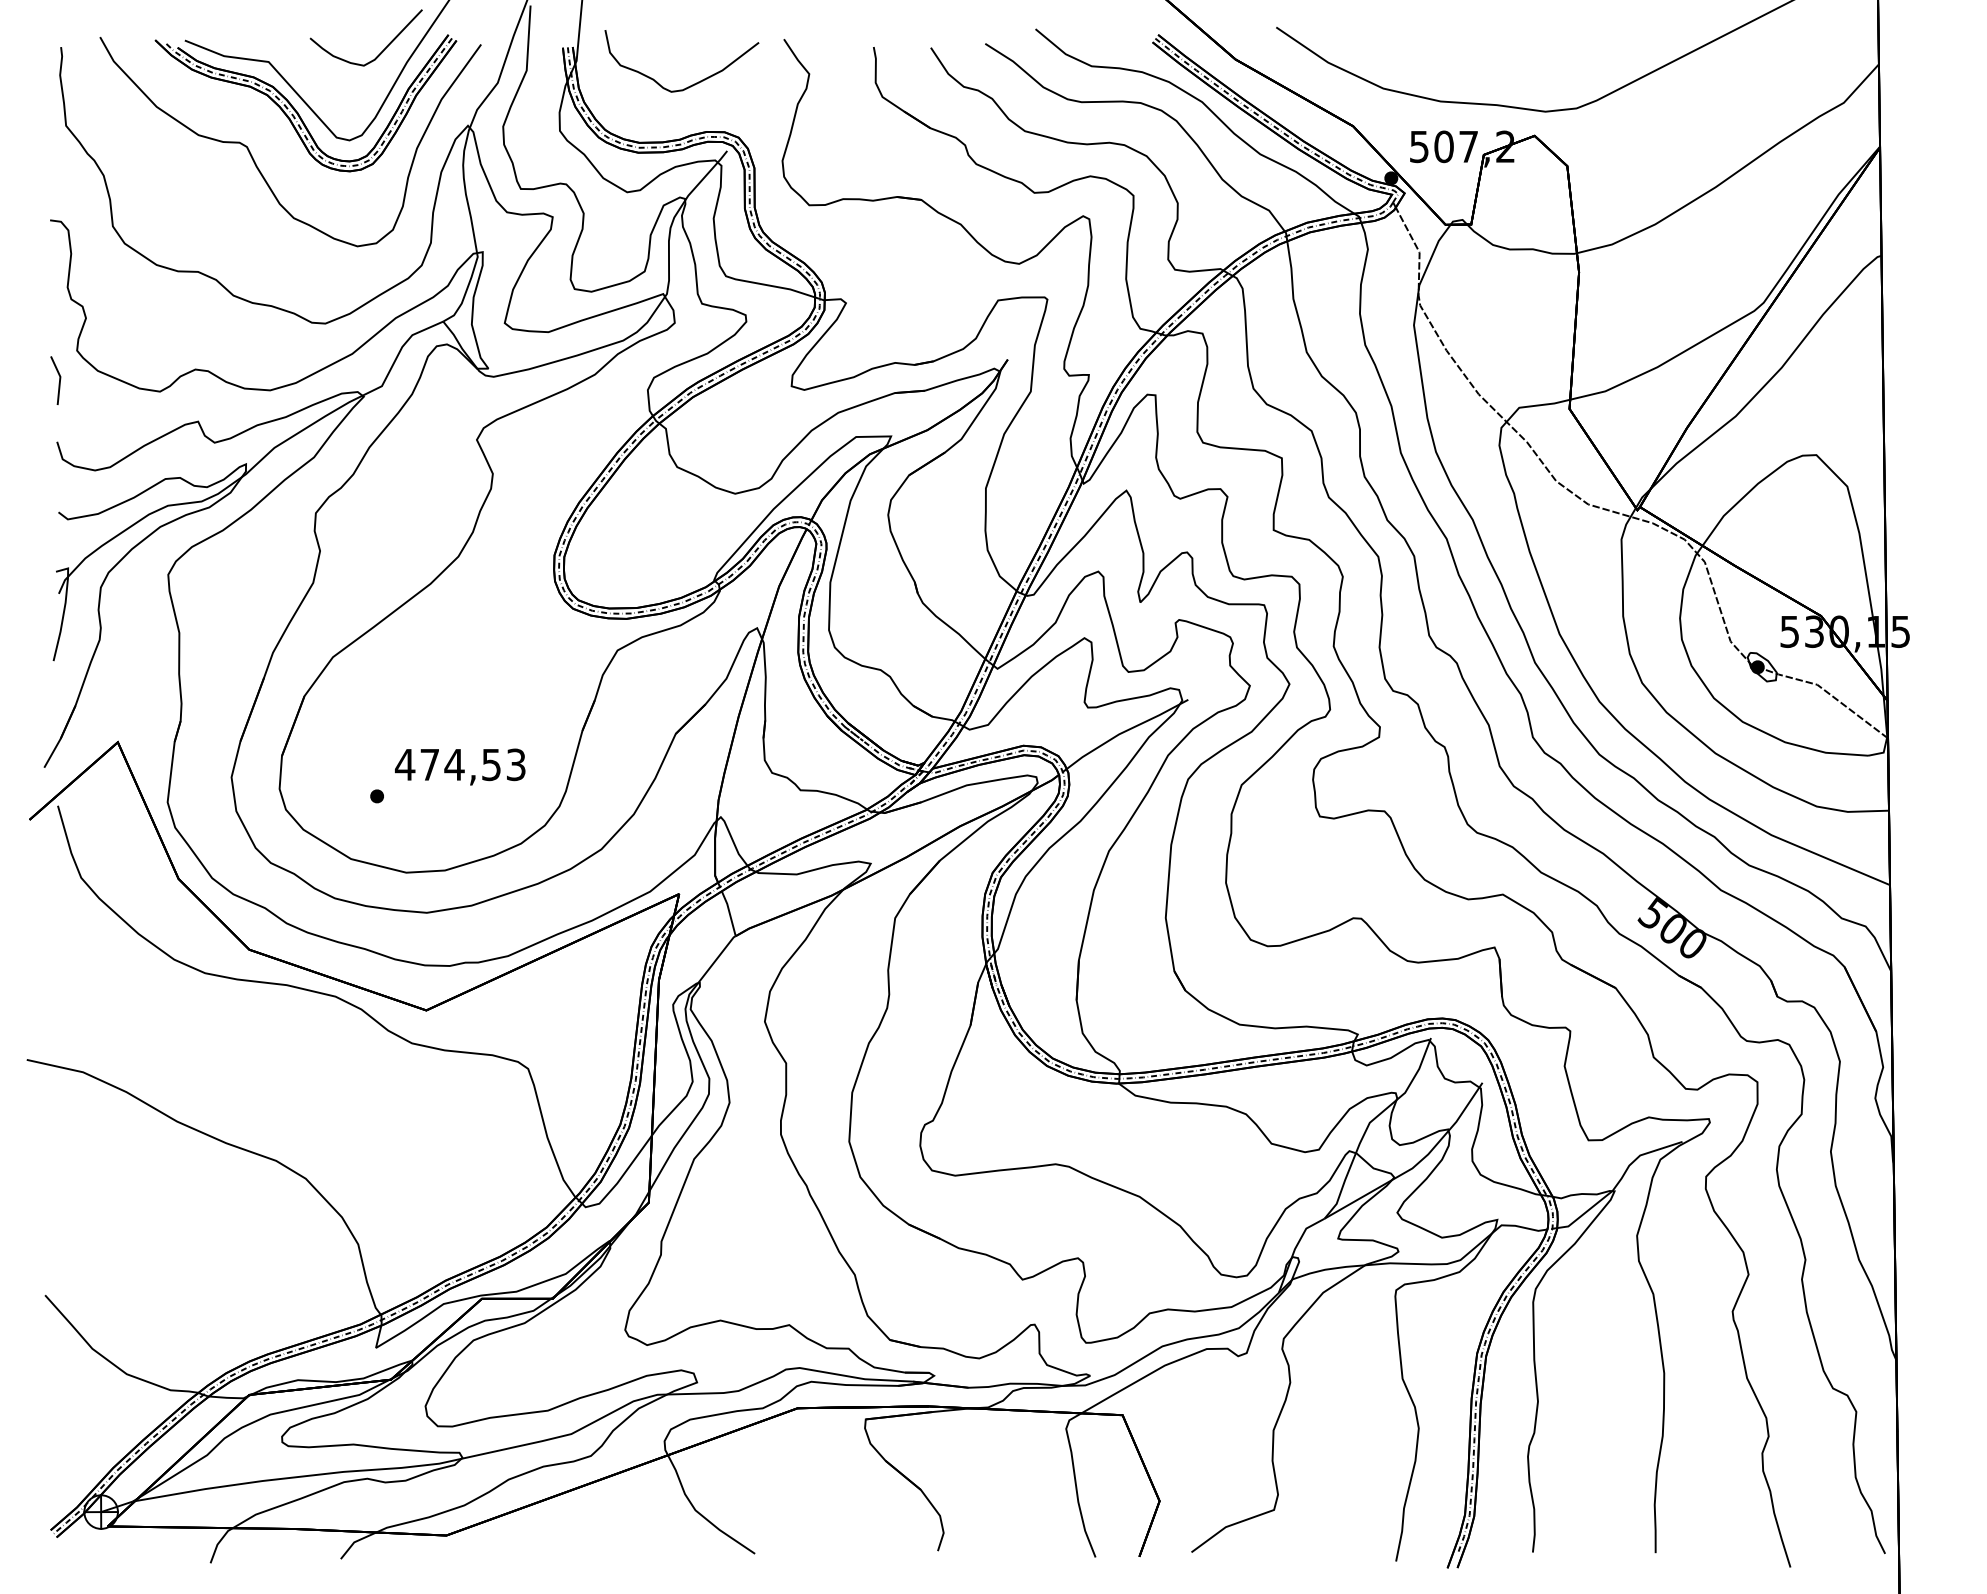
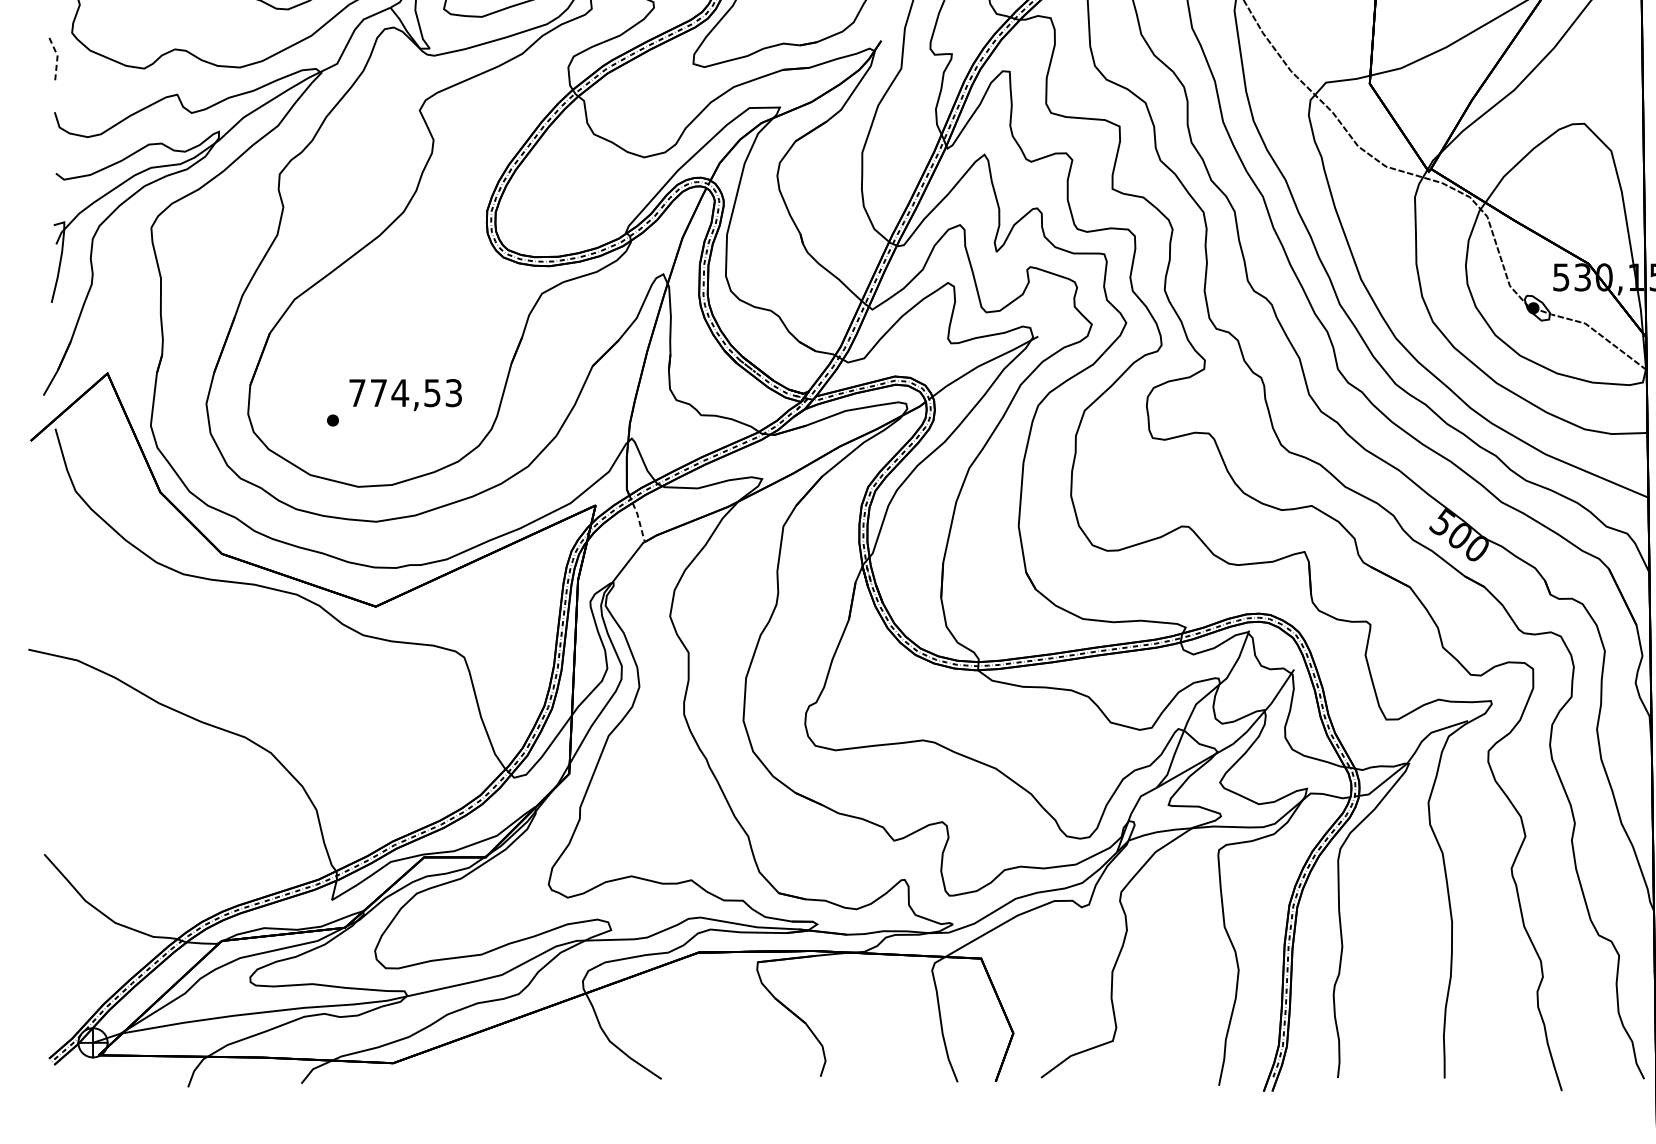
line: (60, 379) -> (57, 58), solid -> dashed
text: (404, 764) -> (356, 392), 474,53 -> 774,53
line: (729, 913) -> (639, 522), solid -> dashed

